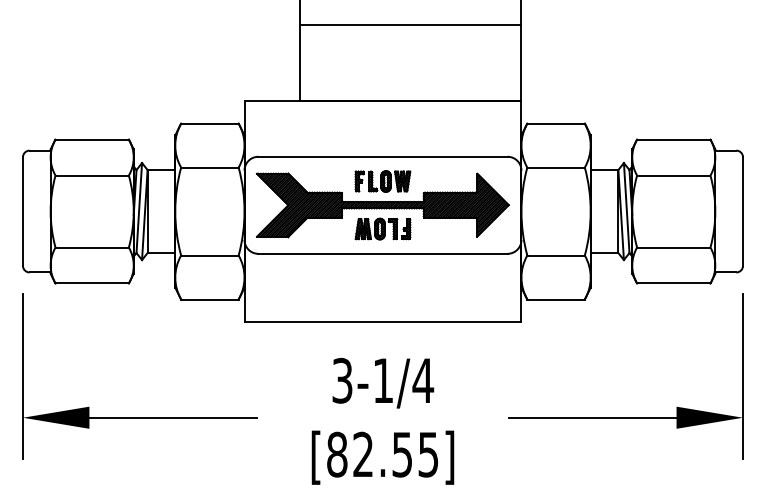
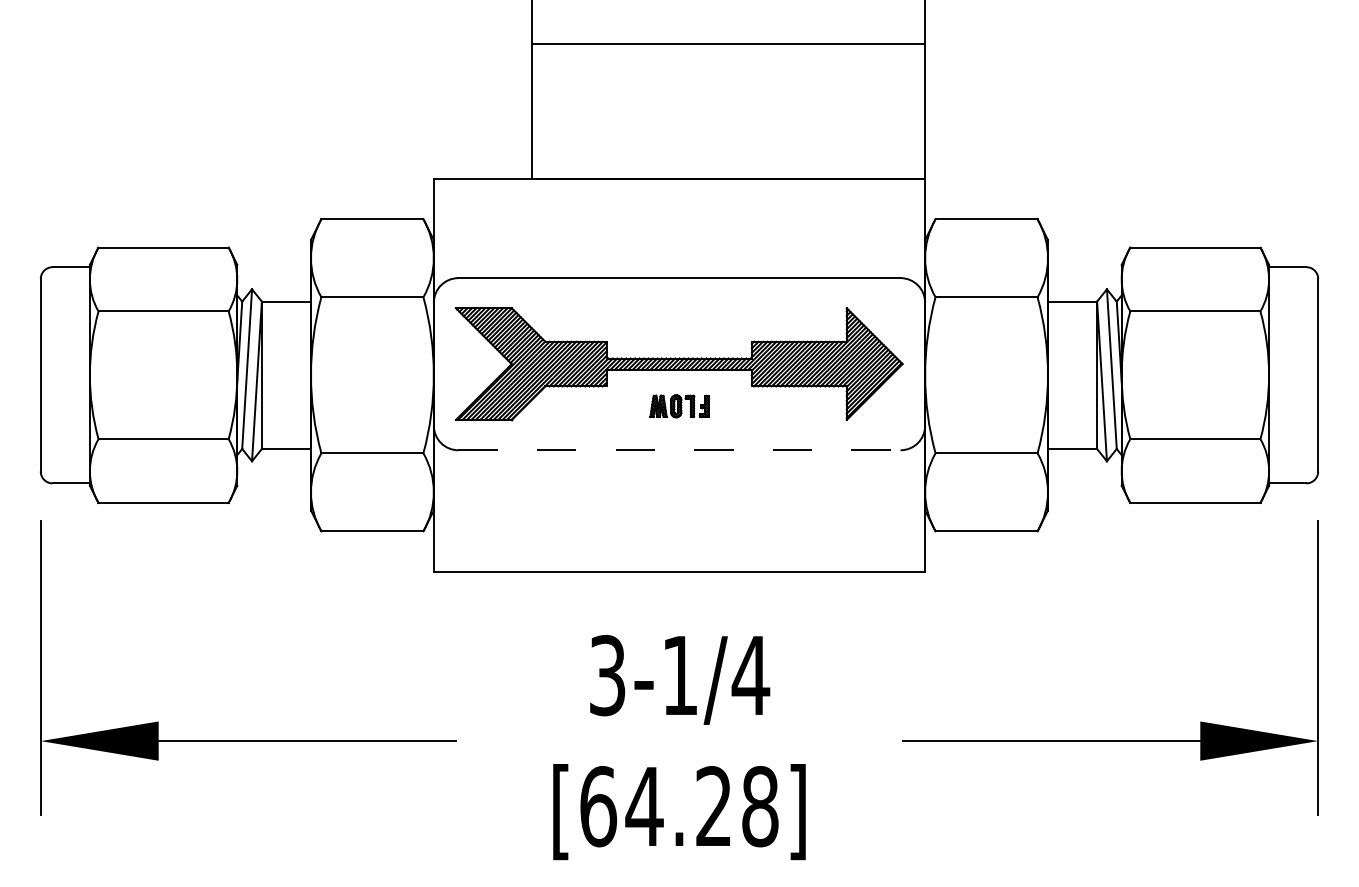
part: (382, 181) -> (678, 321), removed
part: (382, 228) -> (678, 405), size x0.6
line: (383, 253) -> (680, 449), solid -> dashed
text: (382, 454) -> (678, 806), [82.55] -> [64.28]

